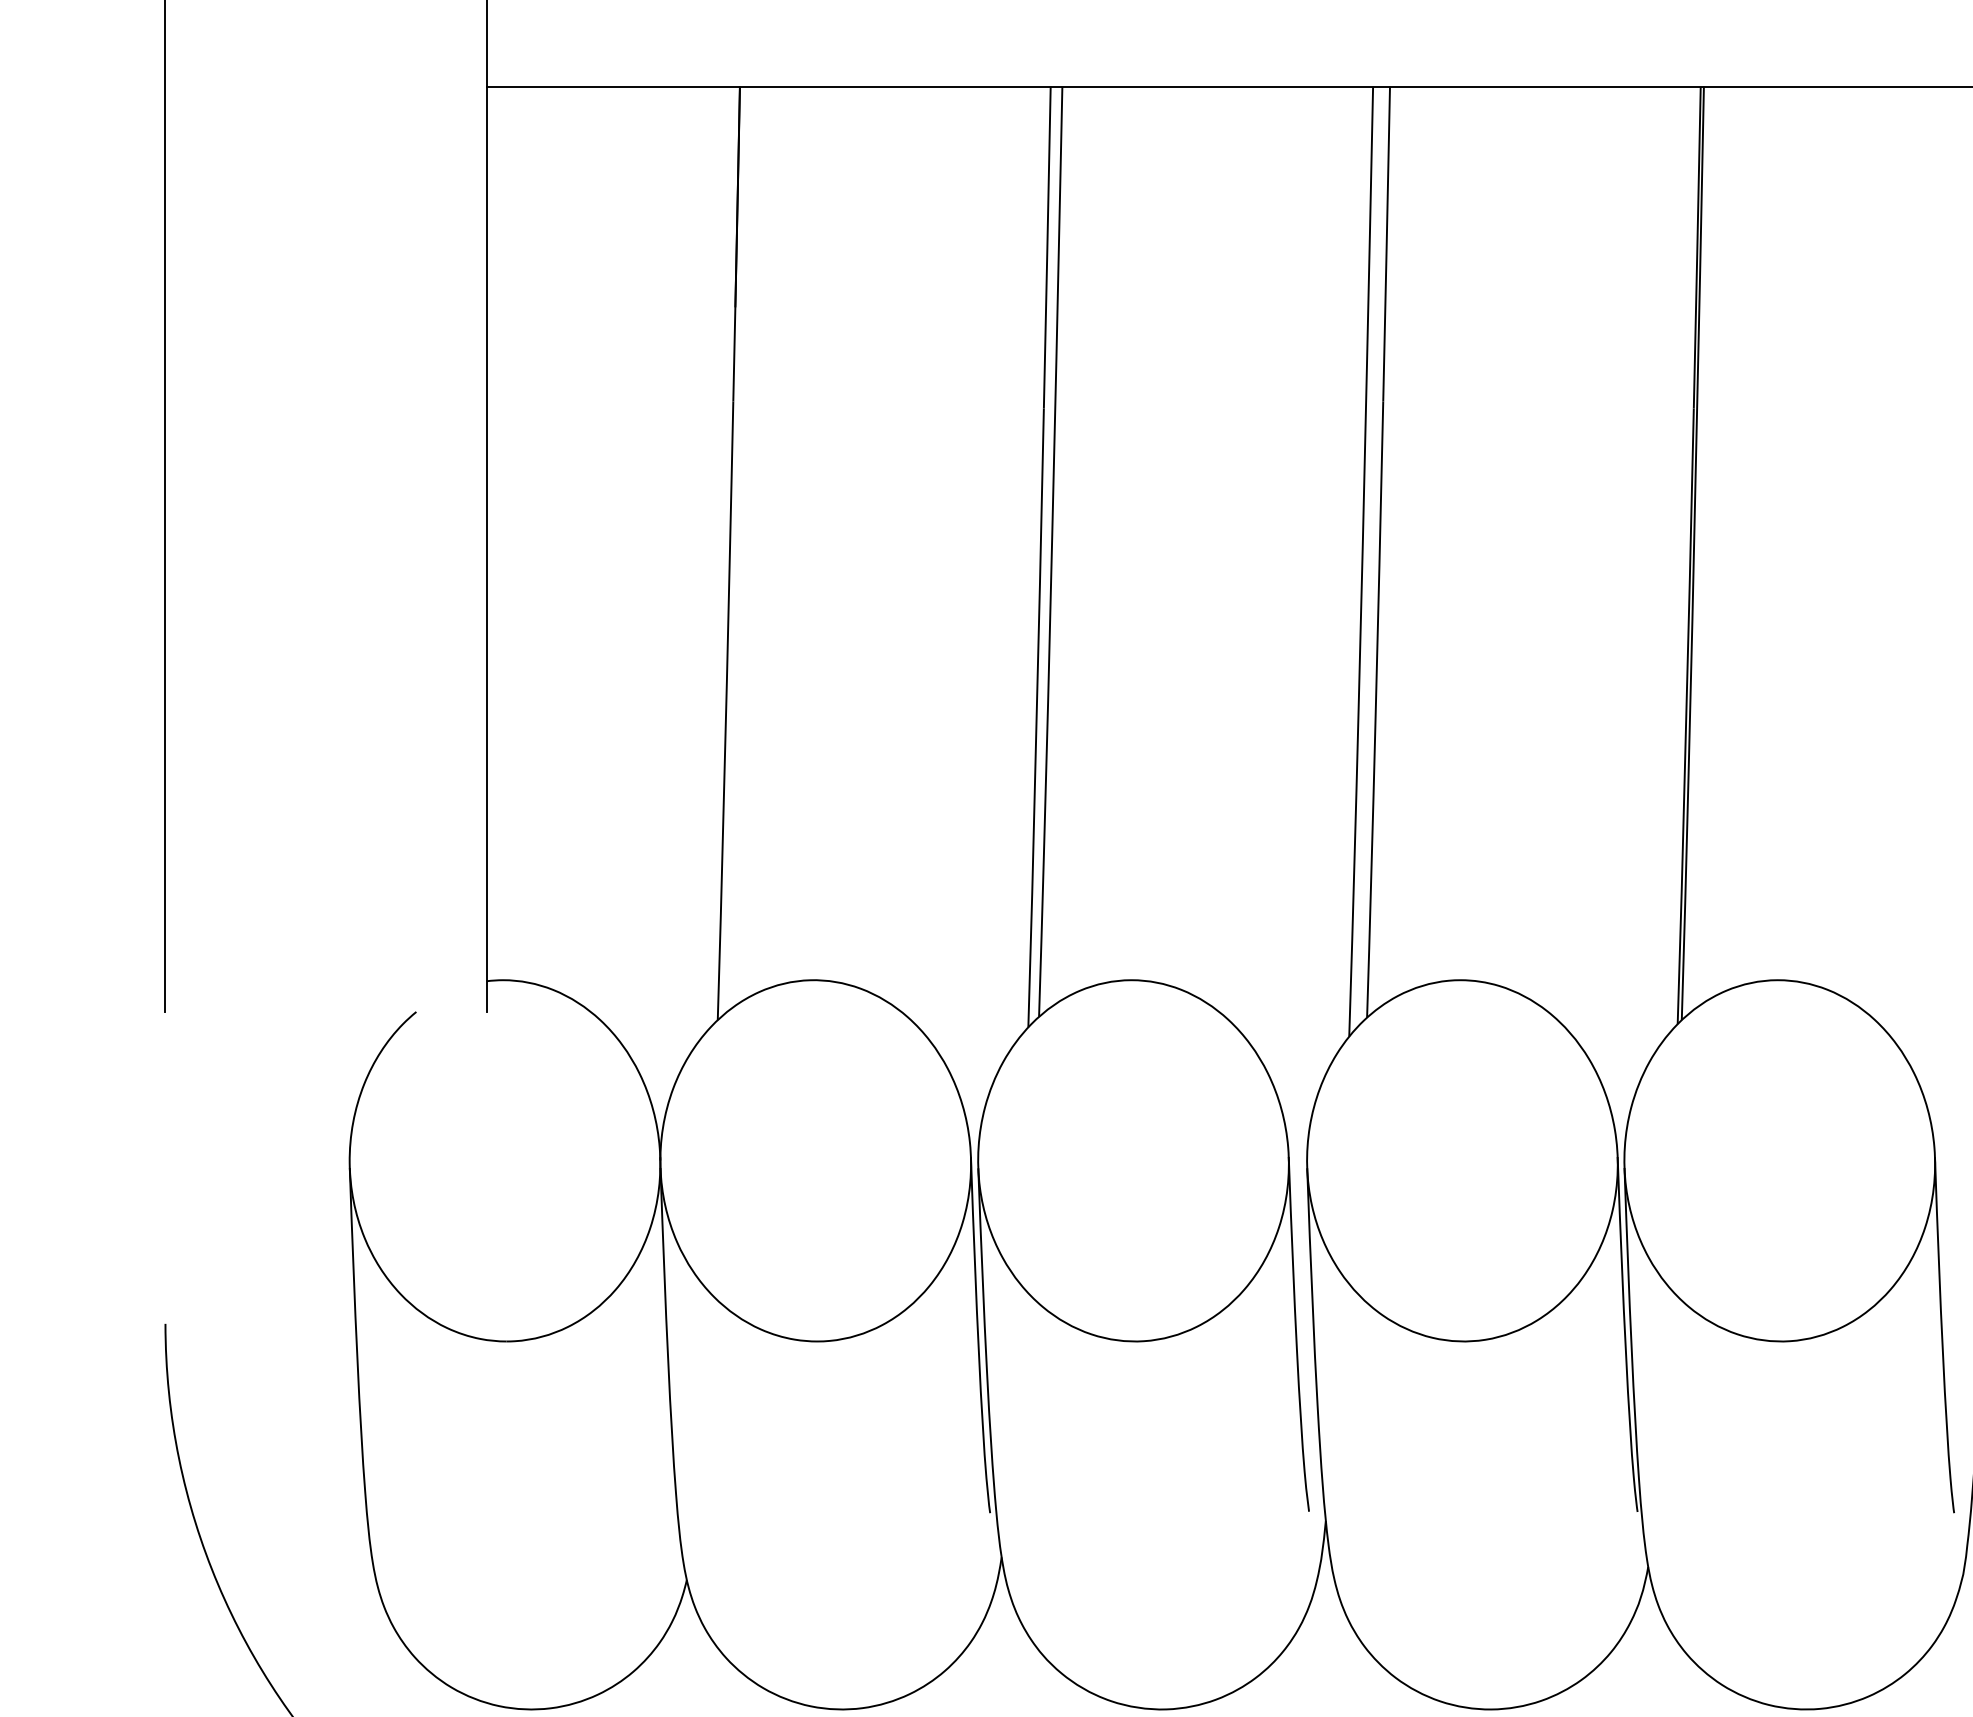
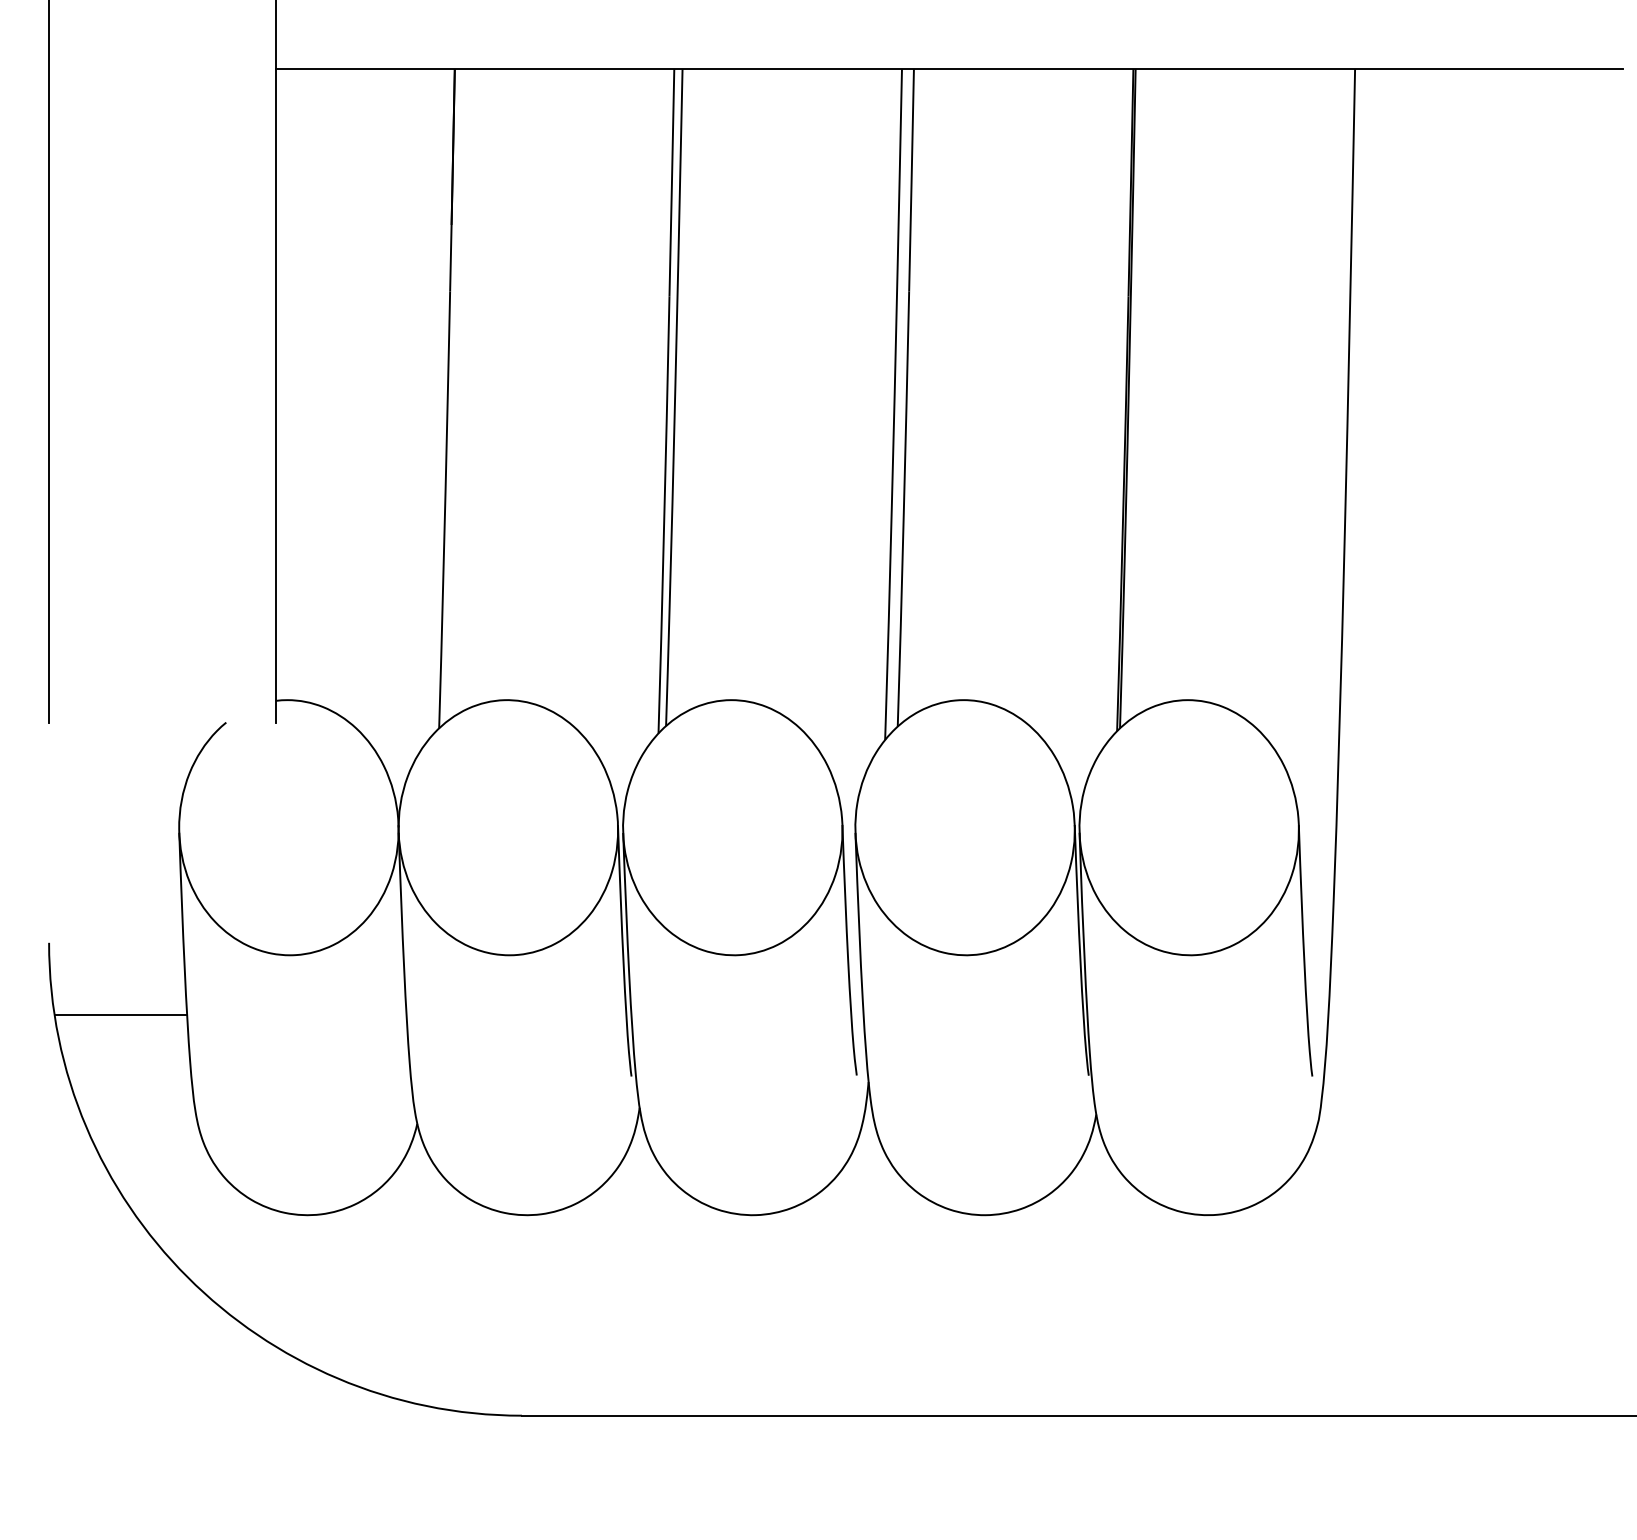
line: (266, 1425) -> (120, 1014), added

